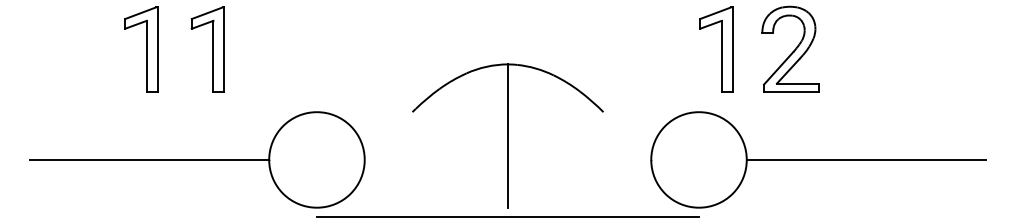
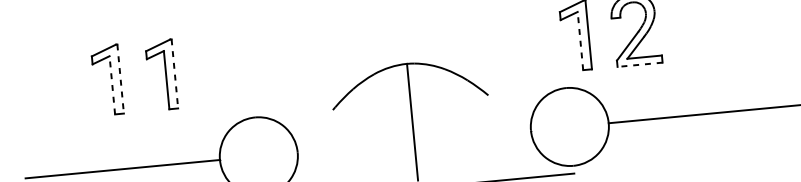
line: (157, 50) -> (120, 79), solid -> dashed
line: (224, 50) -> (175, 74), solid -> dashed
line: (146, 56) -> (112, 85), solid -> dashed
line: (721, 56) -> (580, 41), solid -> dashed
line: (791, 92) -> (639, 64), solid -> dashed

